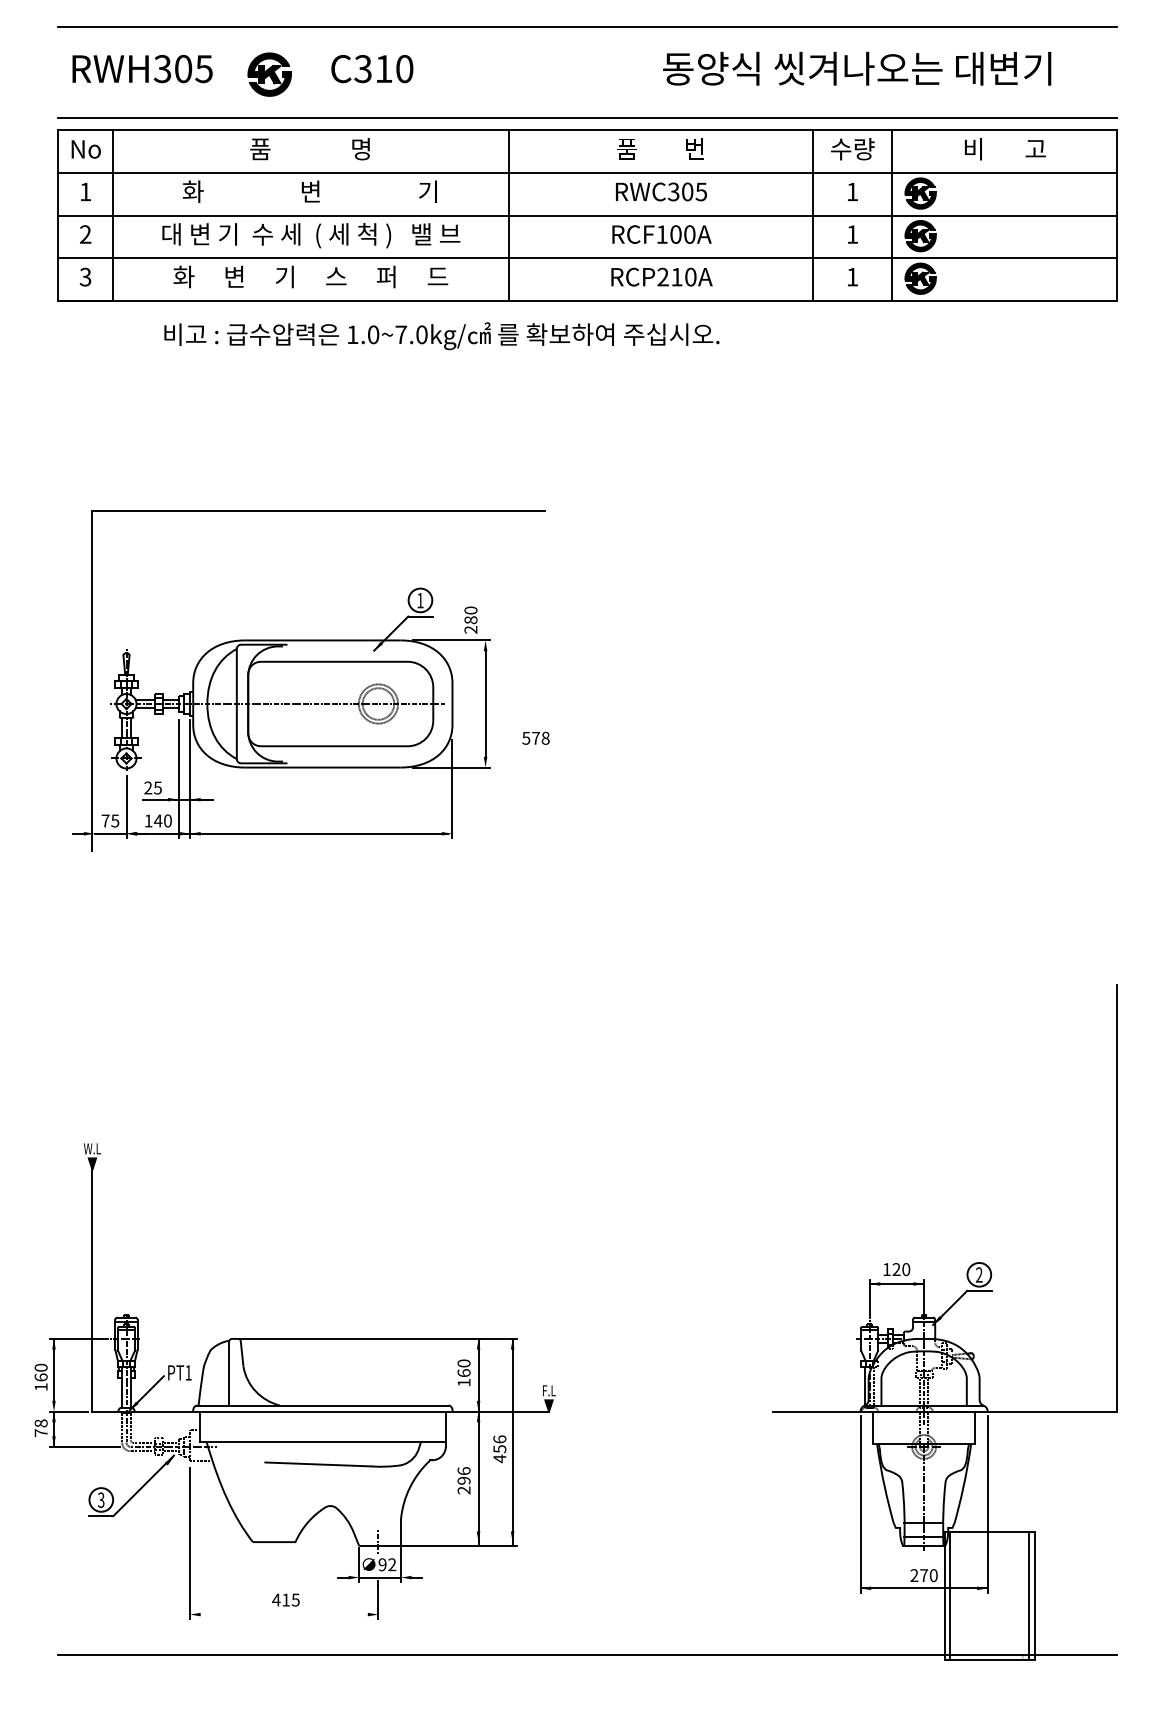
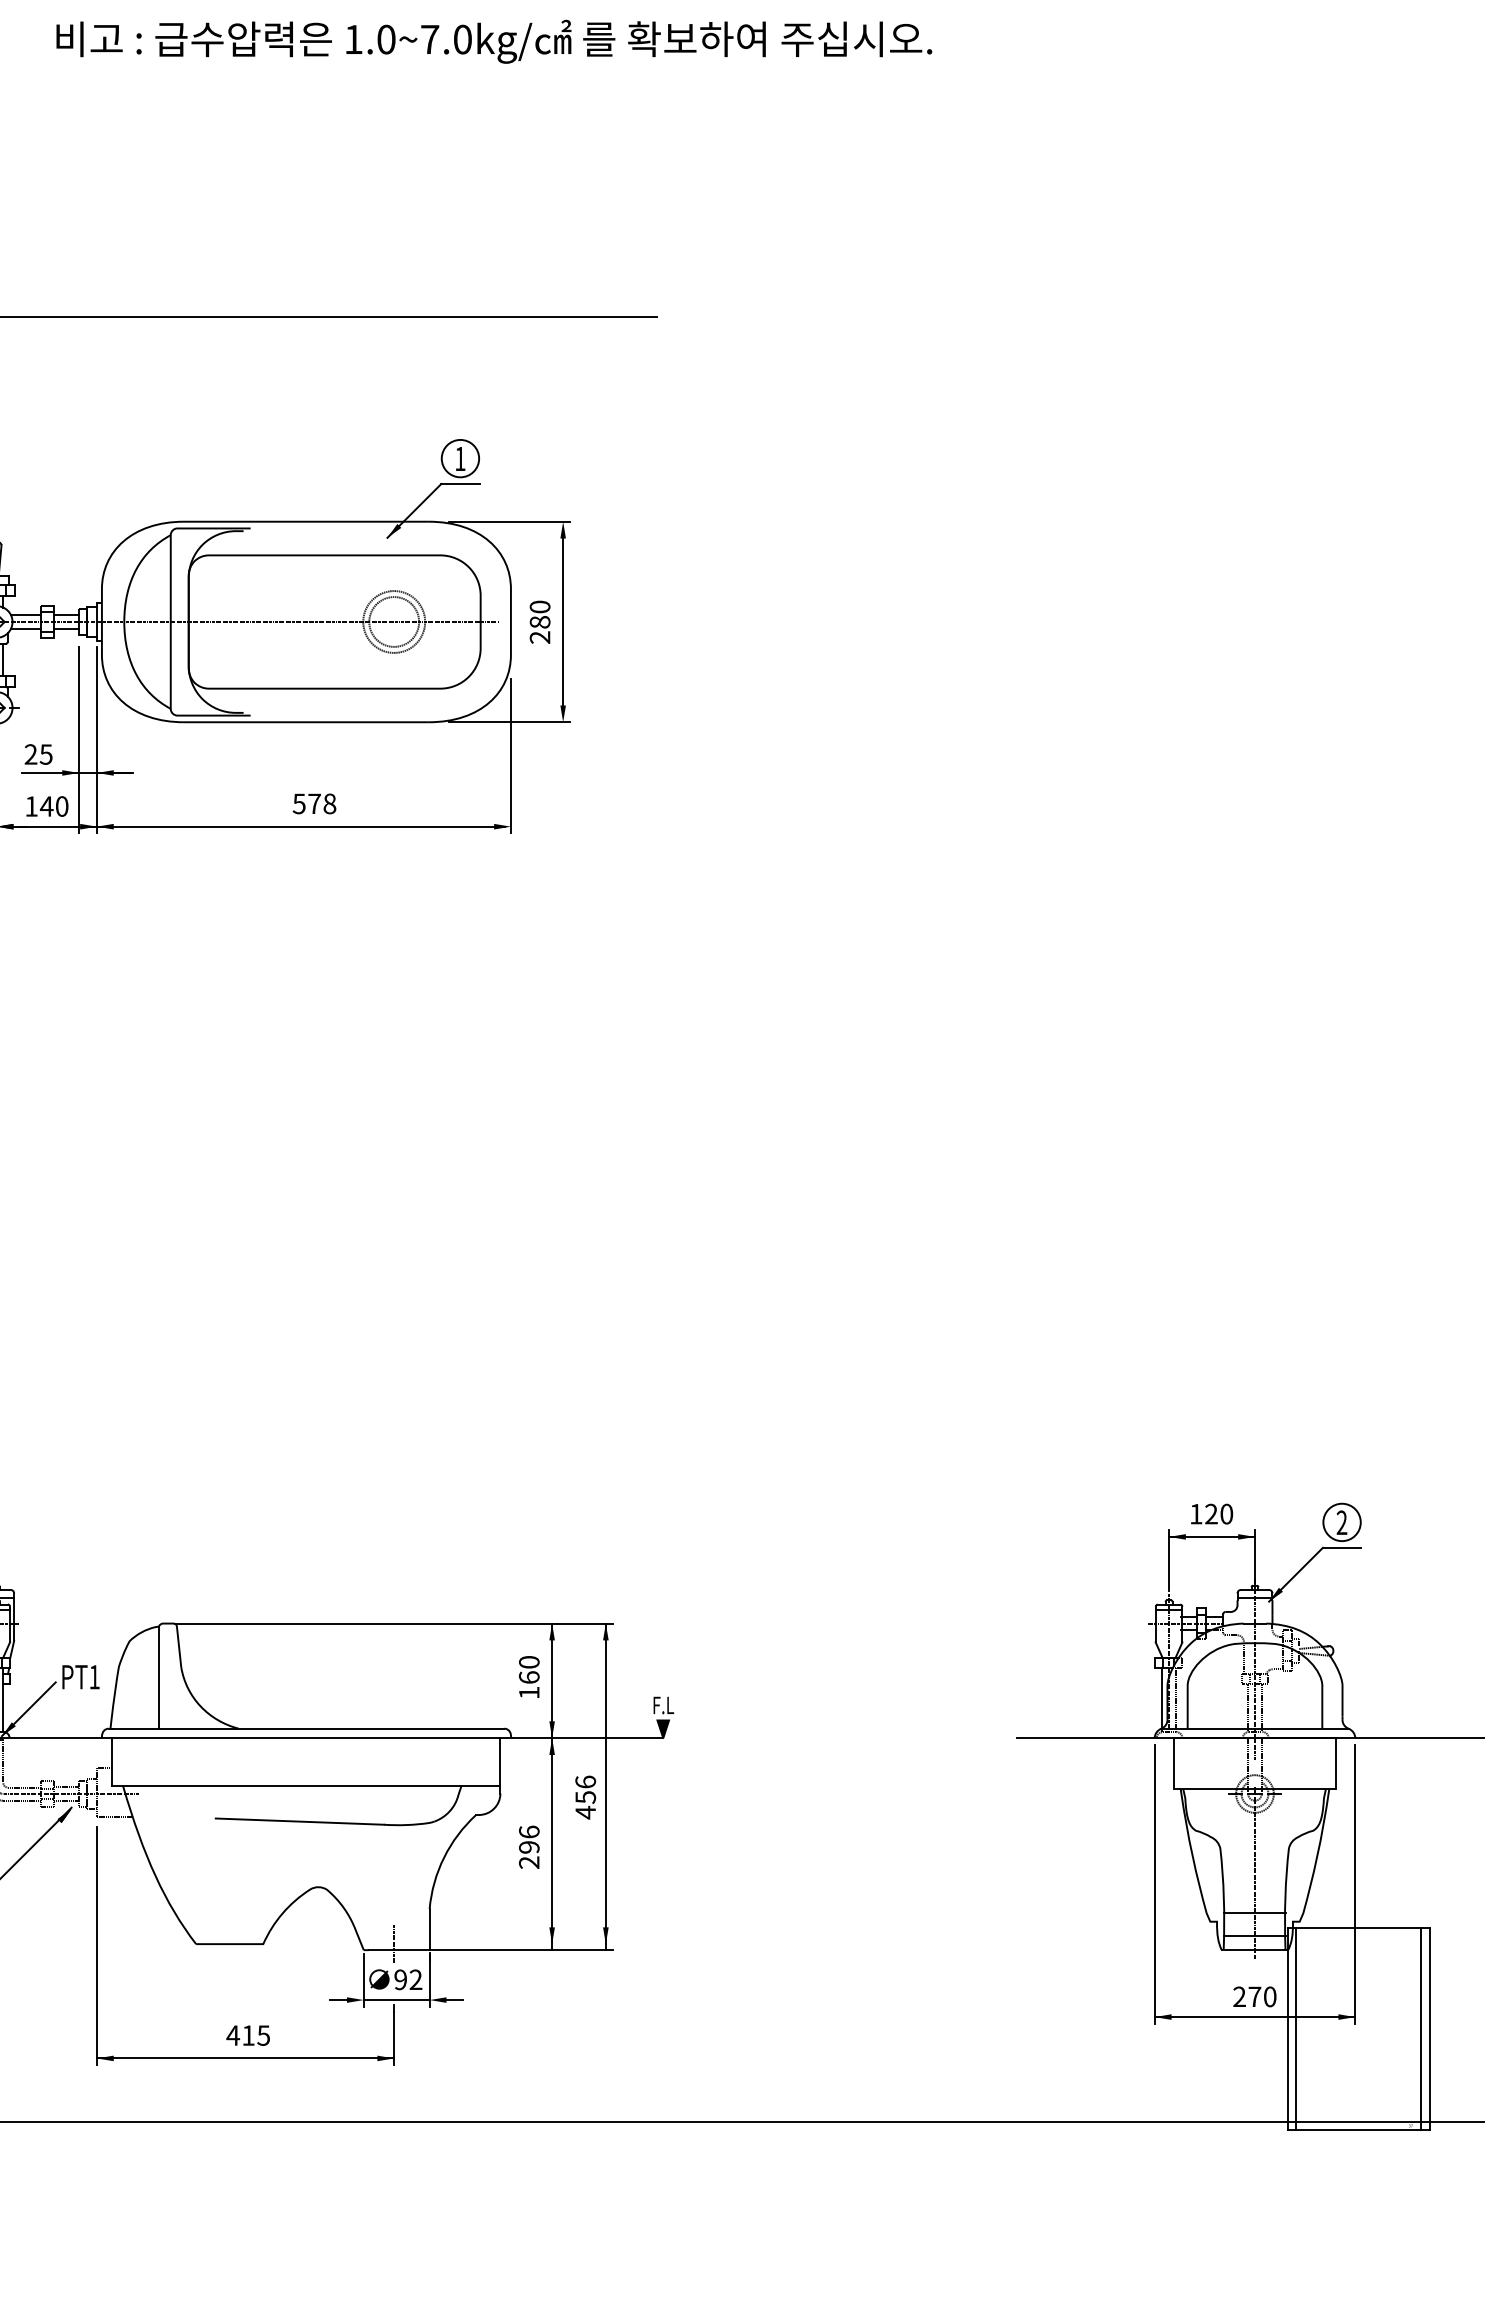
text: (470, 619) -> (539, 621), moved
text: (535, 737) -> (313, 802), moved
line: (284, 1614) -> (245, 2058), added

